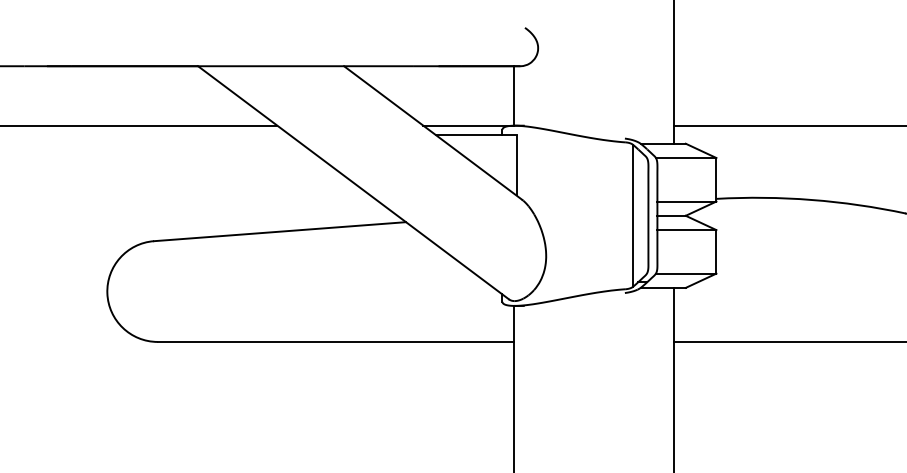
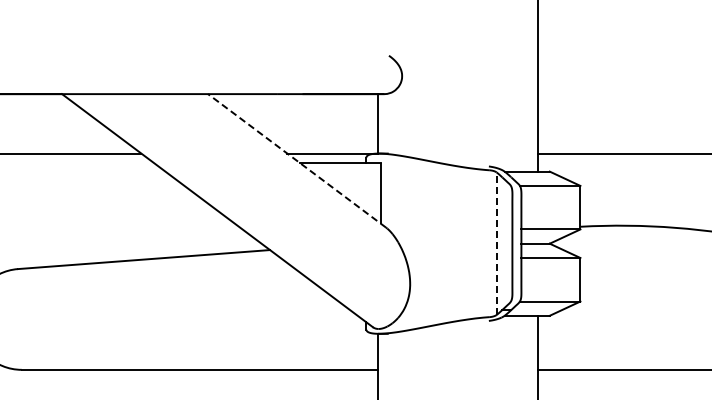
line: (432, 132) -> (296, 160), solid -> dashed
line: (632, 215) -> (496, 243), solid -> dashed

